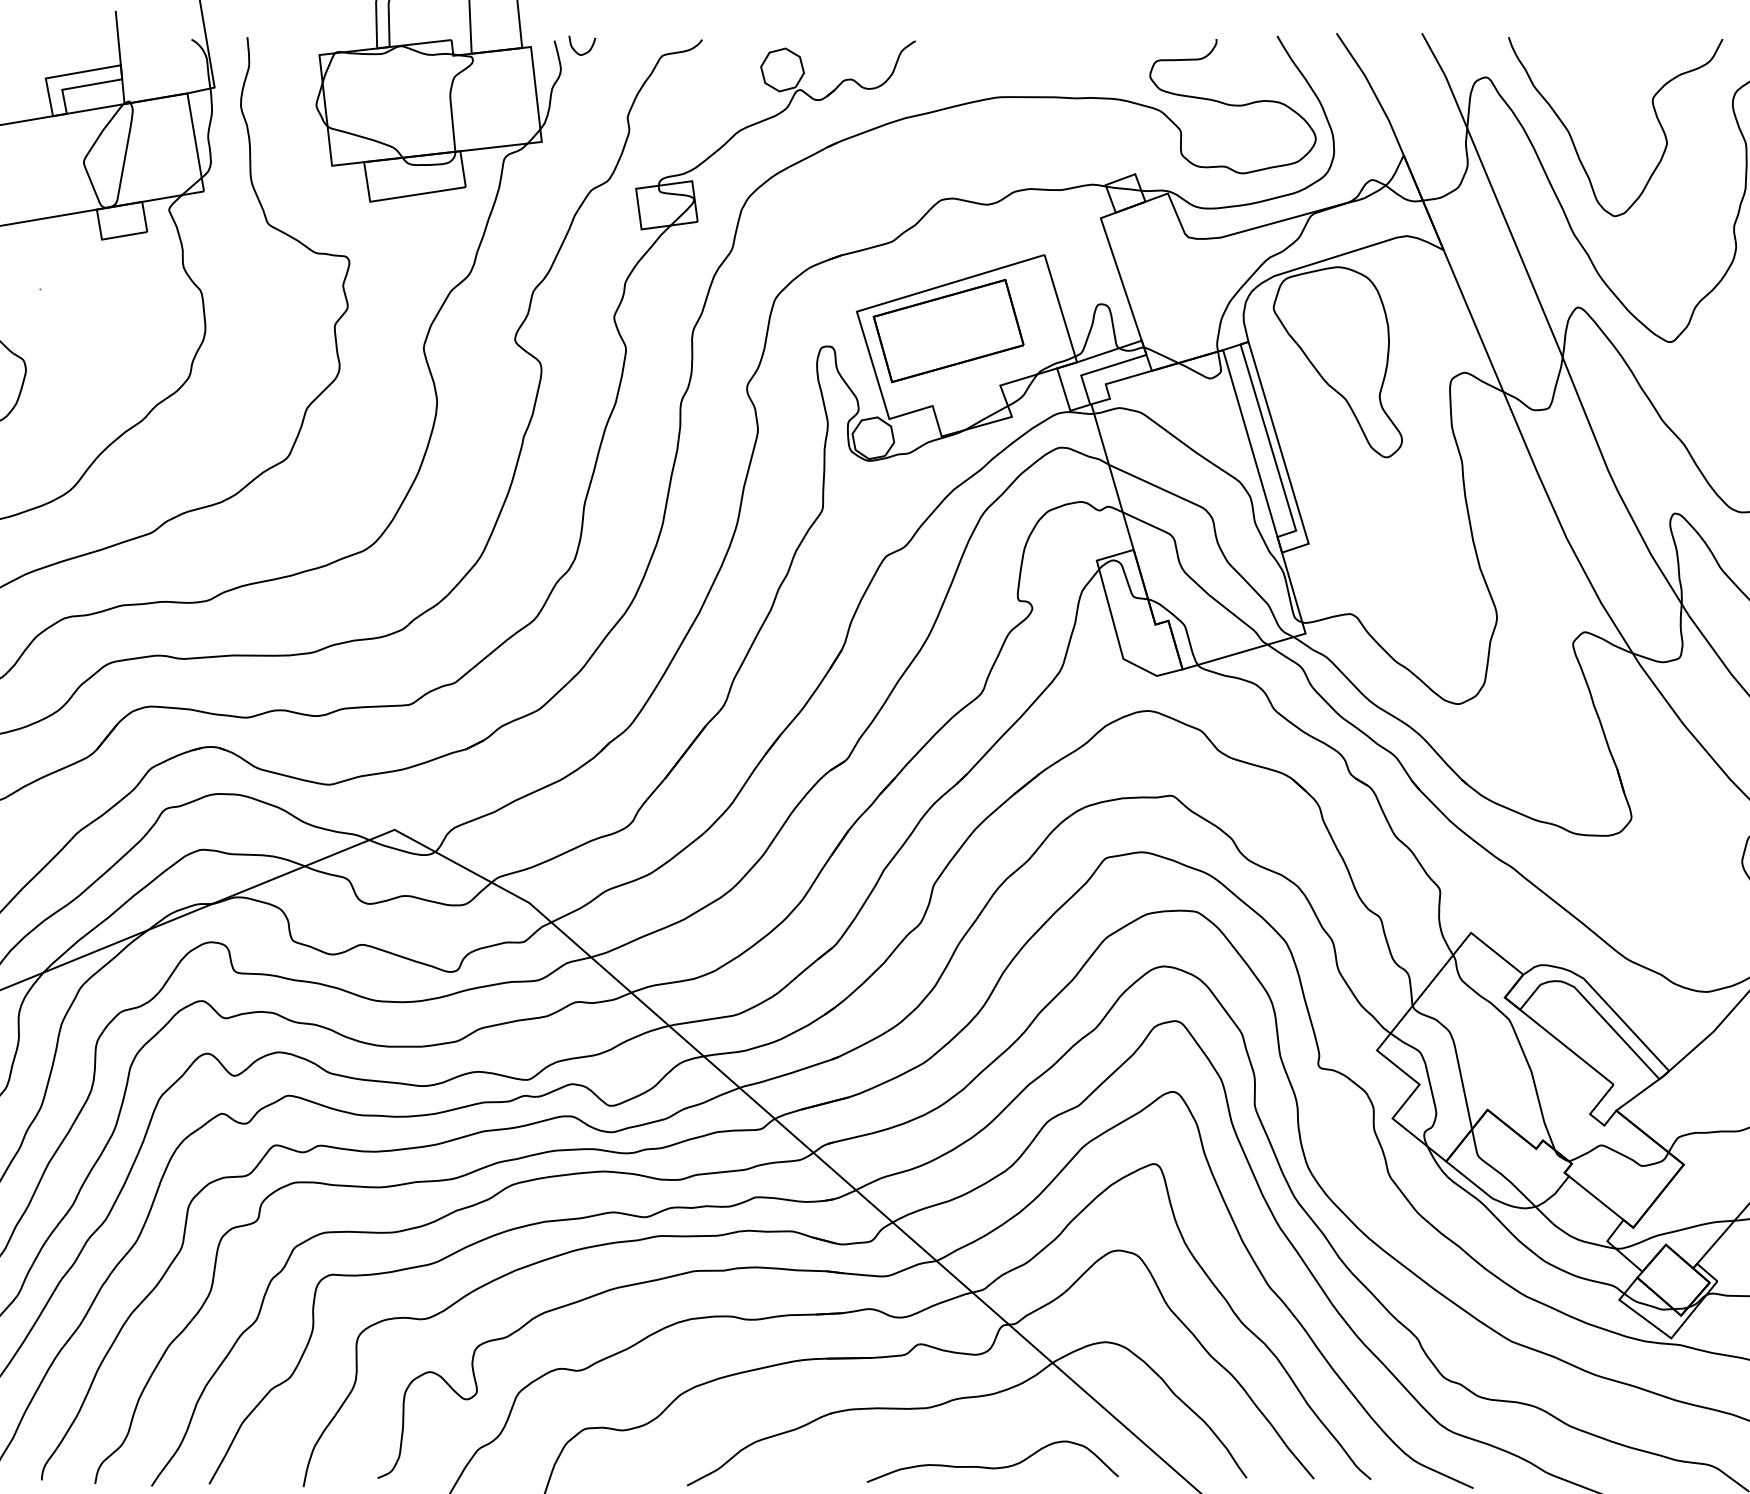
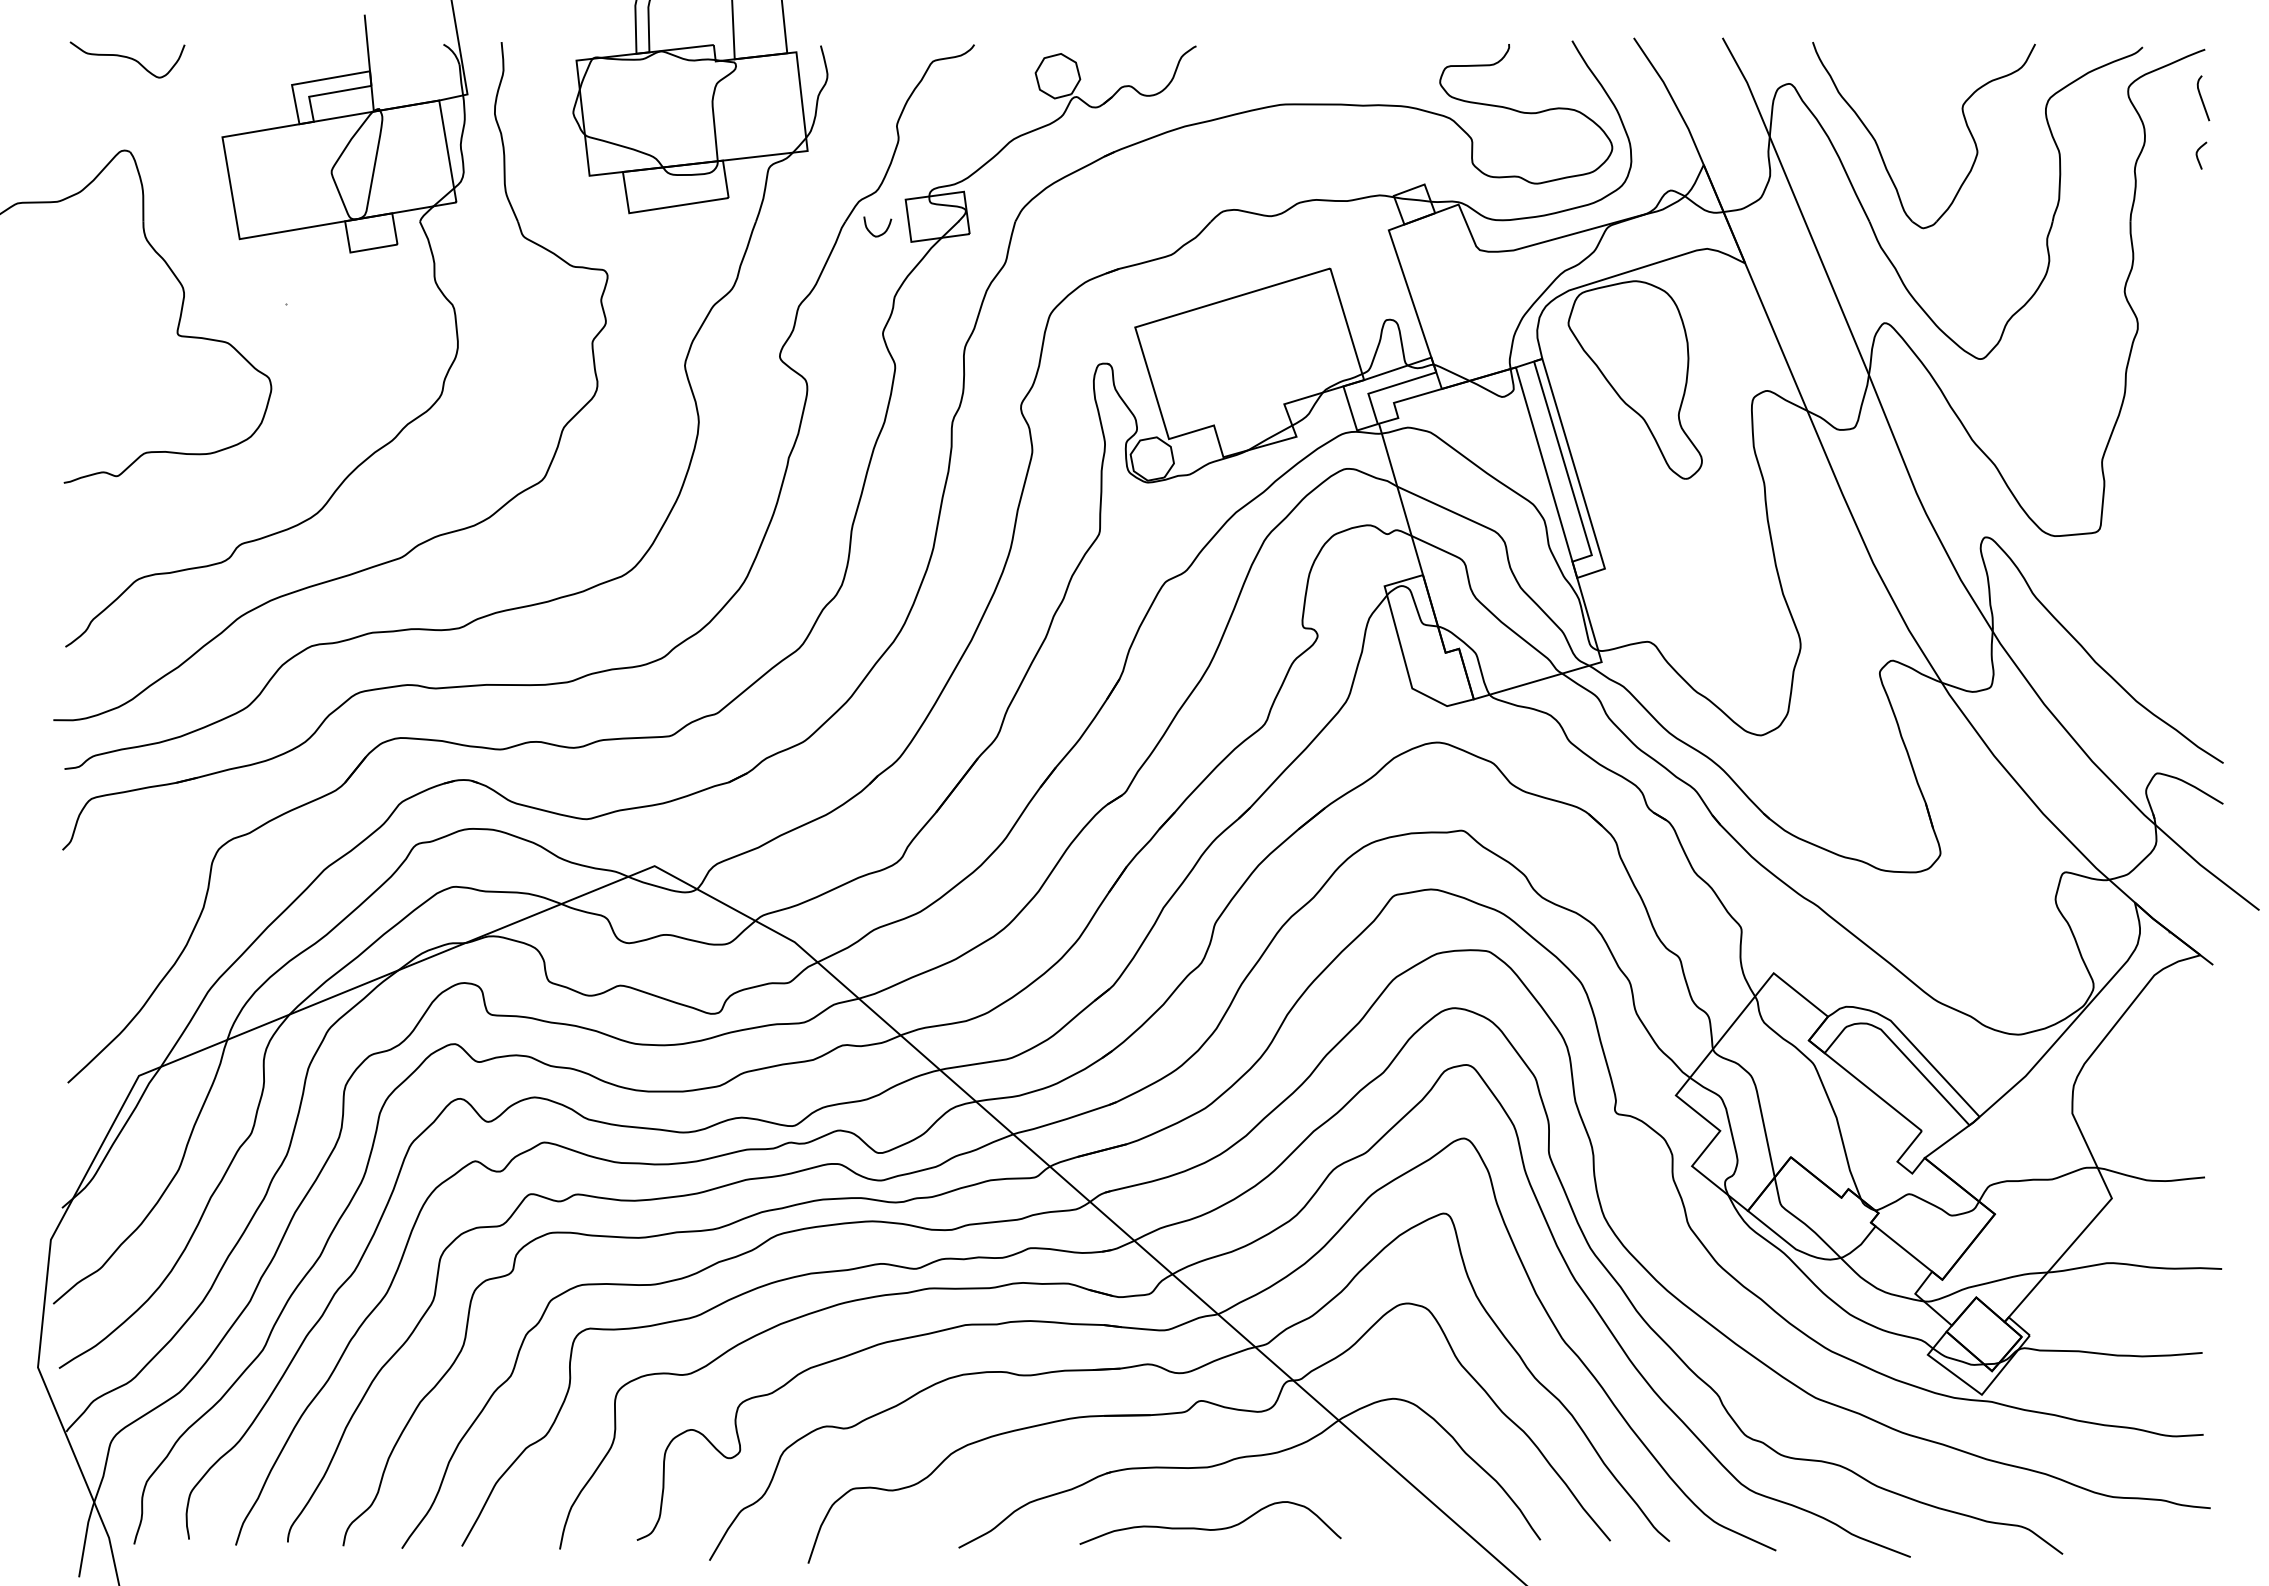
curve: (585, 52) -> (881, 233), moved
part: (948, 330) -> (1230, 347), removed
curve: (990, 1466) -> (1208, 1528), moved

